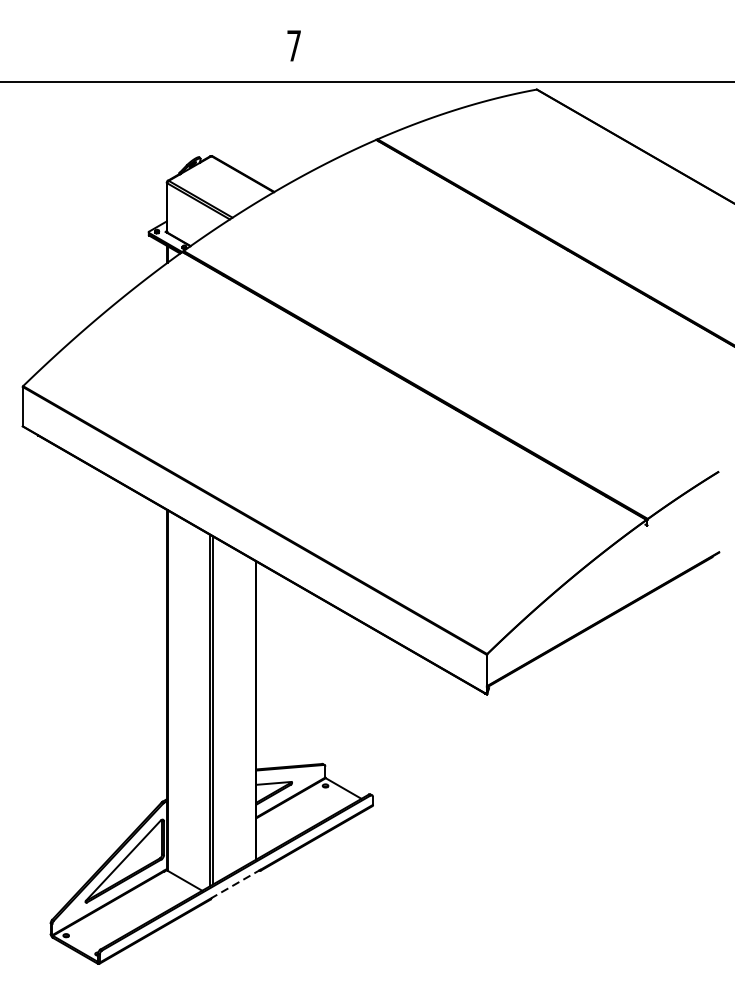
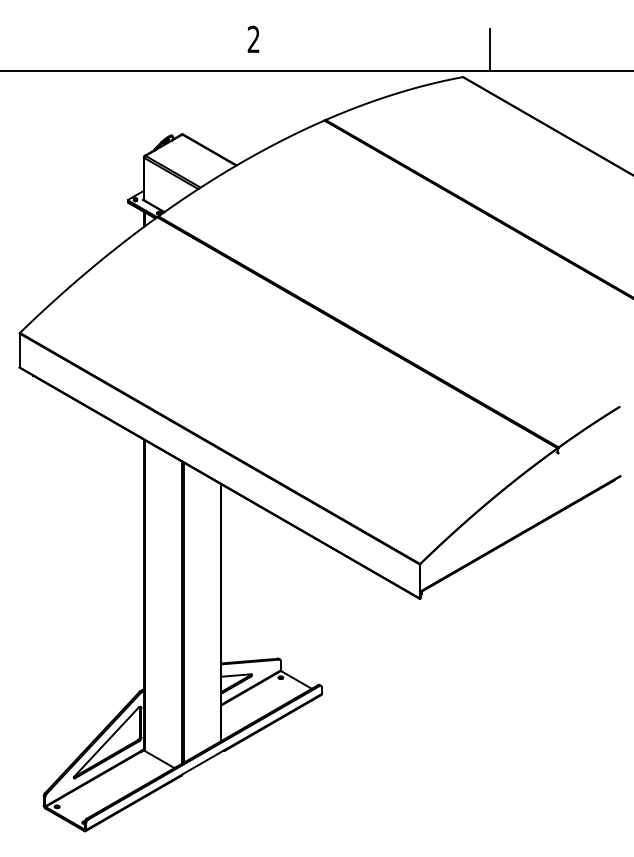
text: (293, 44) -> (253, 38), 7 -> 2
line: (567, 57) -> (489, 49), added
line: (235, 884) -> (203, 762), dashed -> solid

